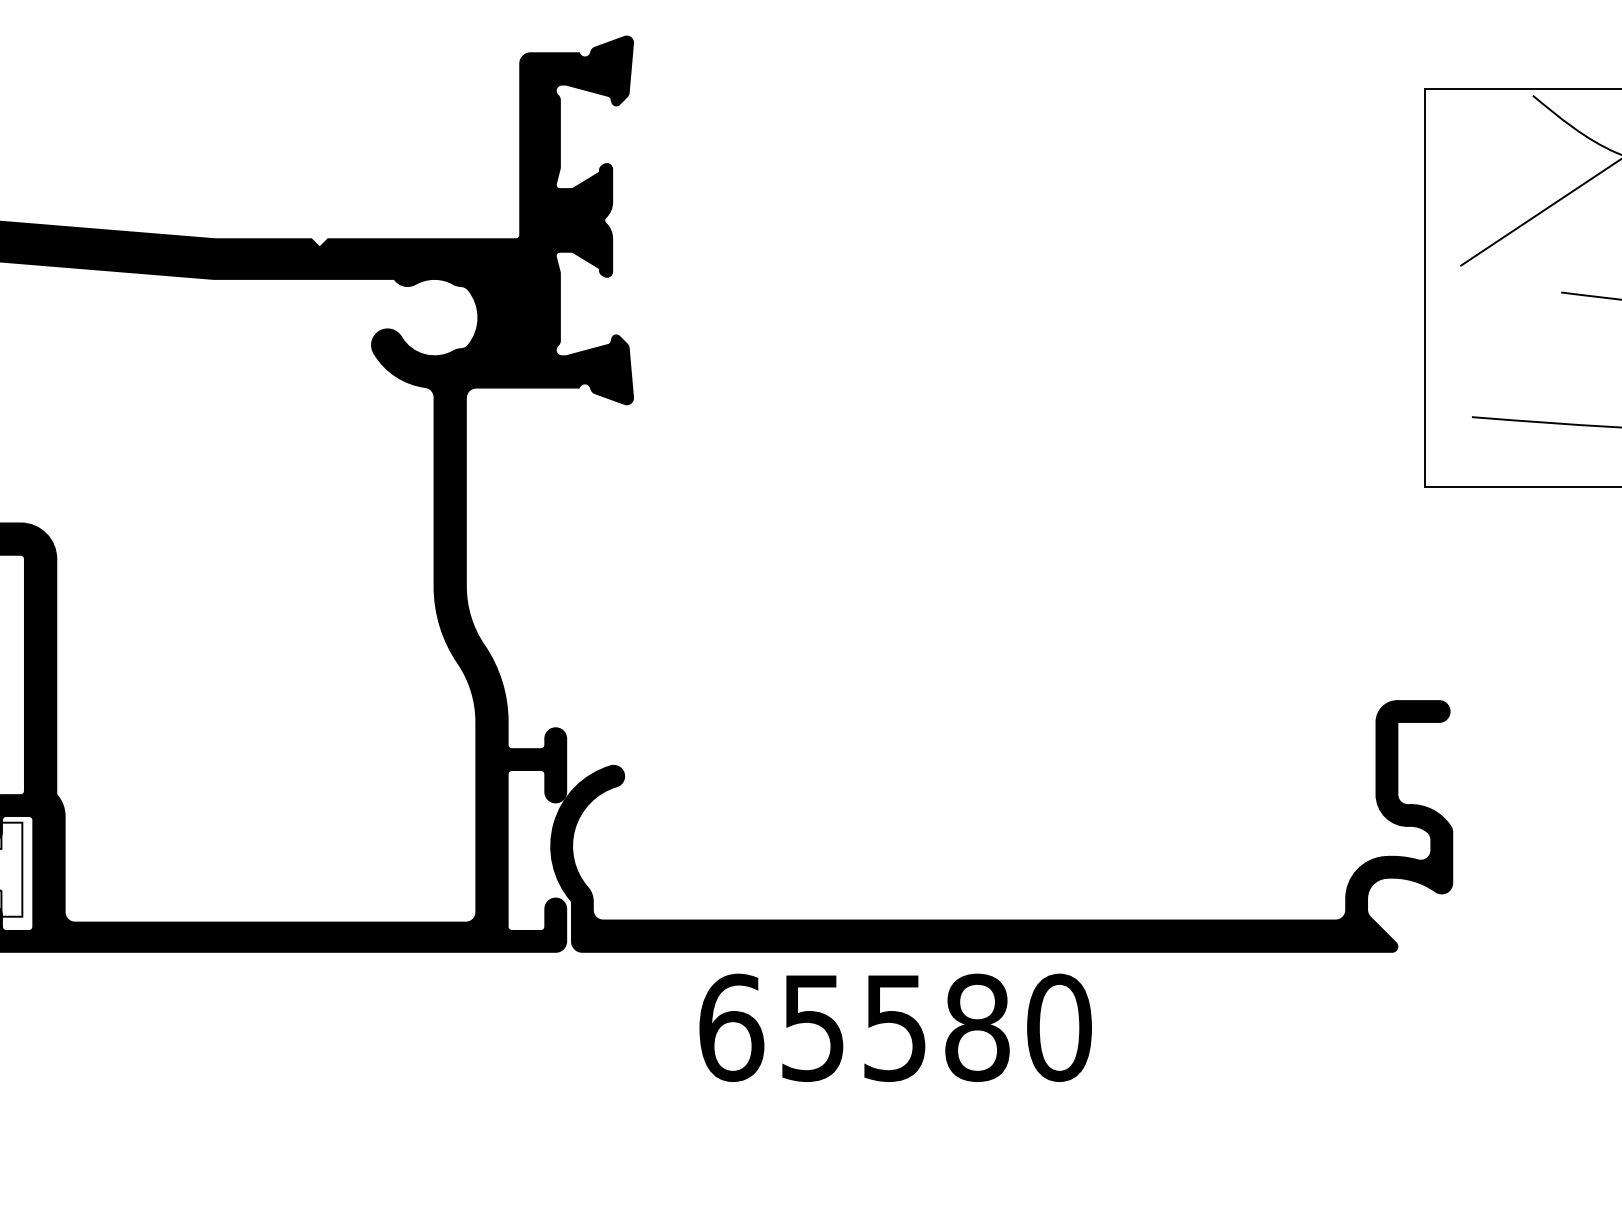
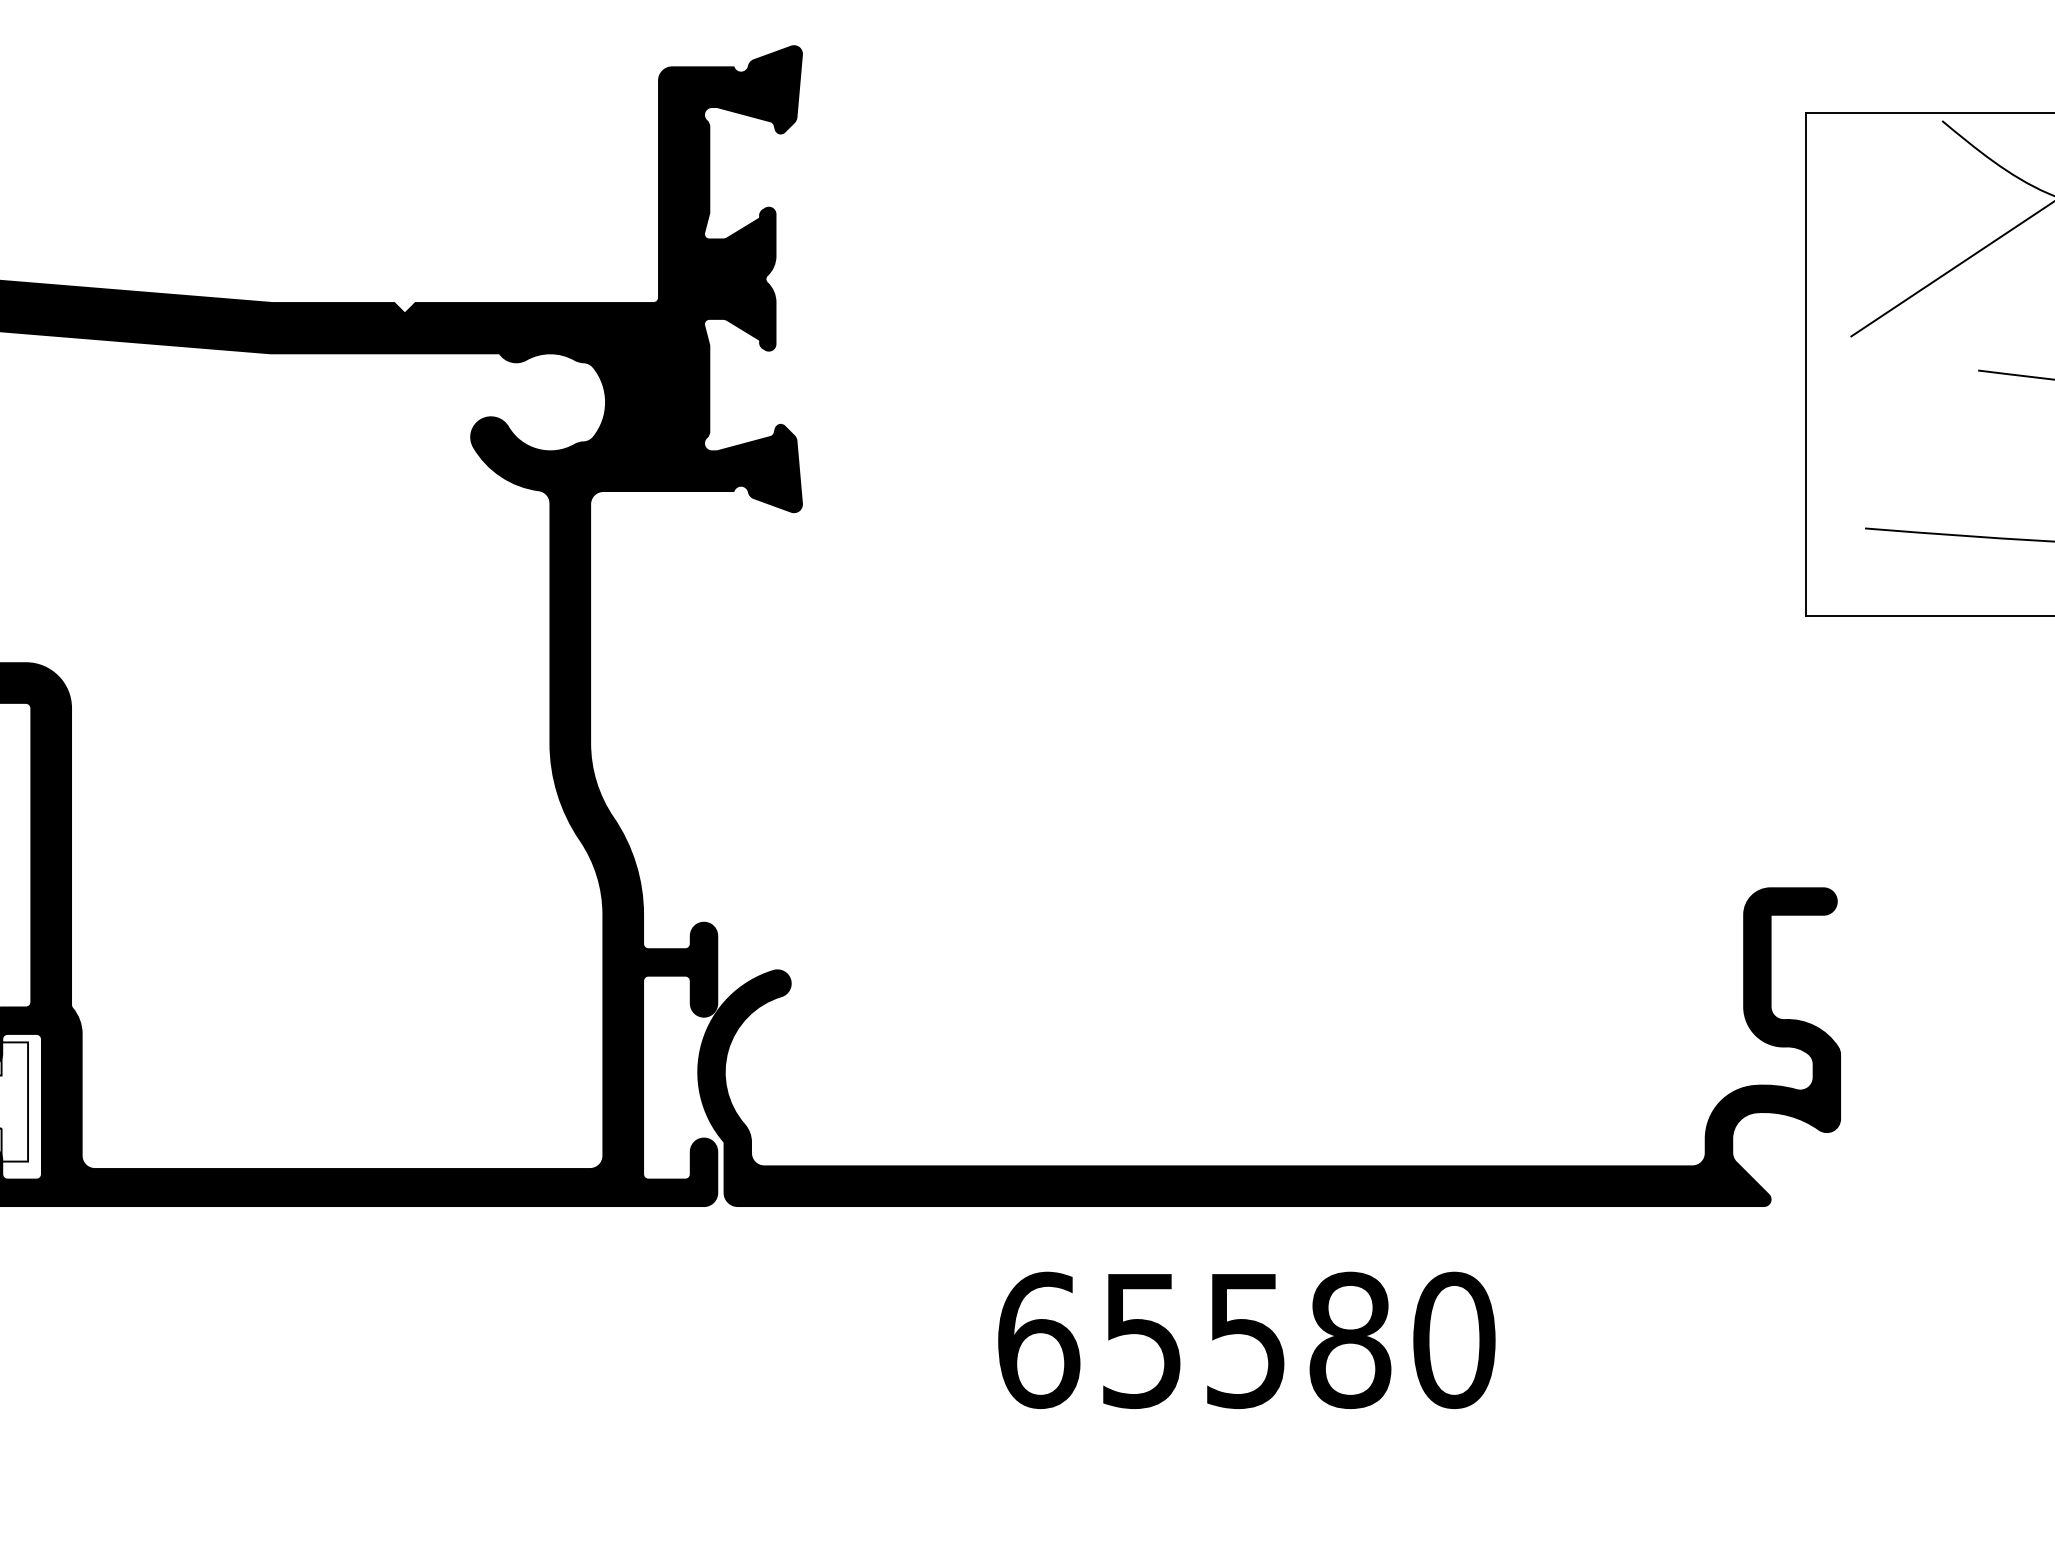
text: (895, 1027) -> (1246, 1339), moved

